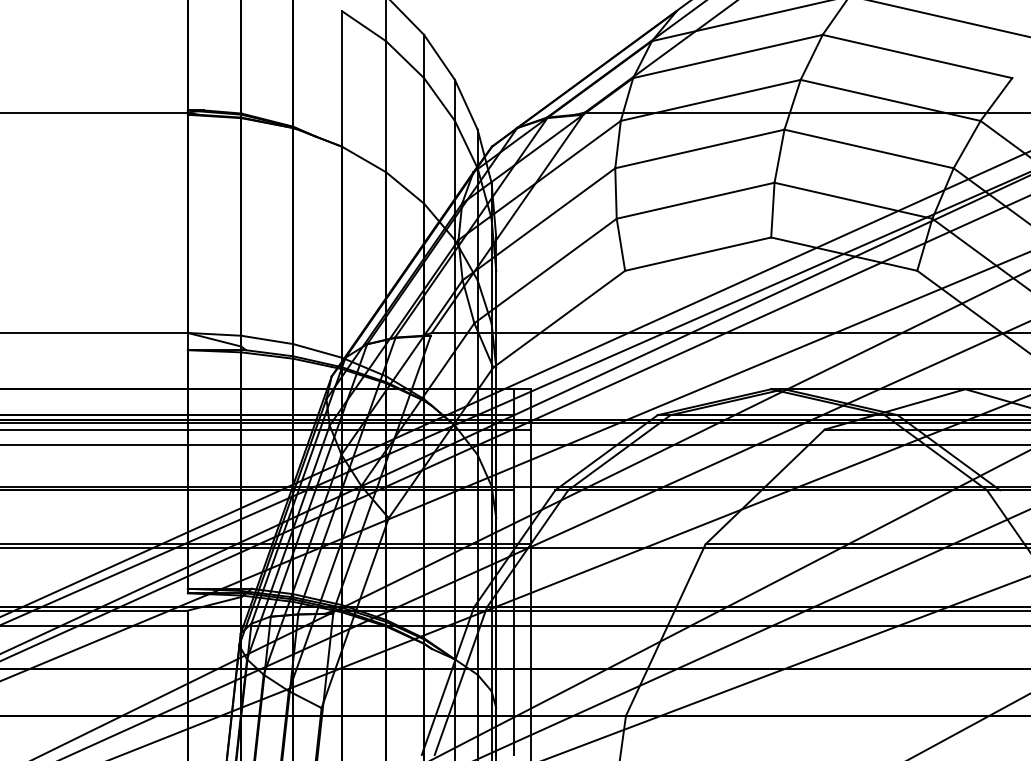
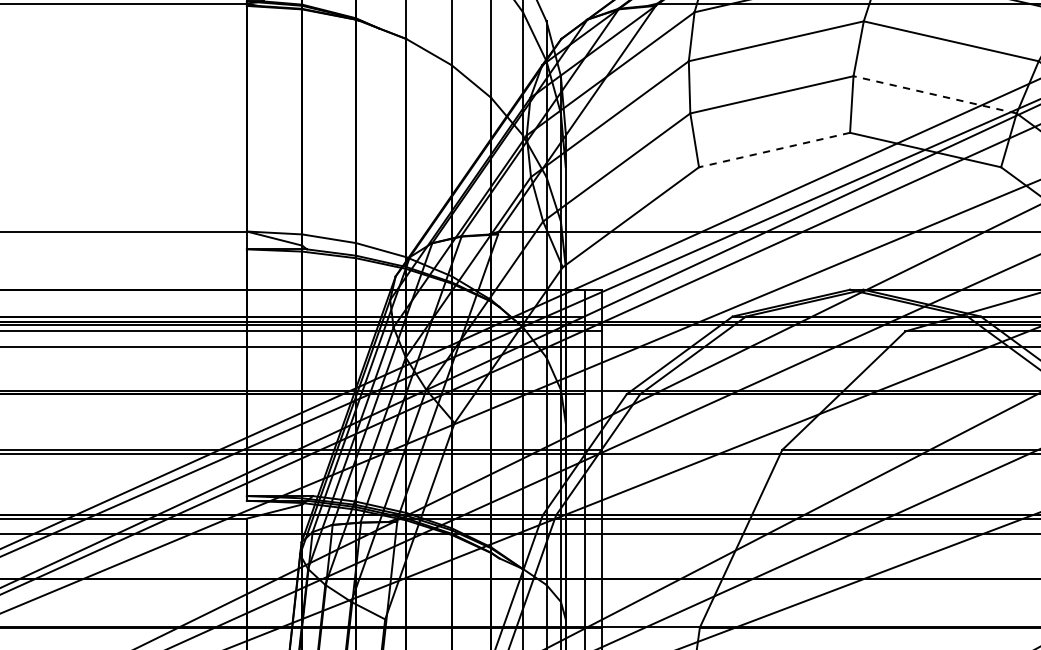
line: (853, 200) -> (935, 94), solid -> dashed
line: (698, 254) -> (774, 150), solid -> dashed

